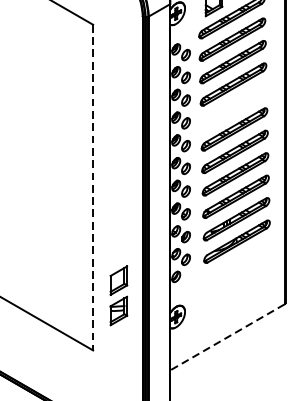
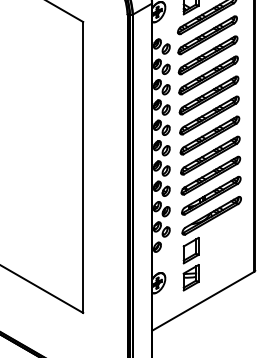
part: (233, 107) -> (208, 95), added
line: (93, 188) -> (83, 168), dashed -> solid
part: (118, 295) -> (190, 263), moved
line: (227, 337) -> (203, 301), dashed -> solid

